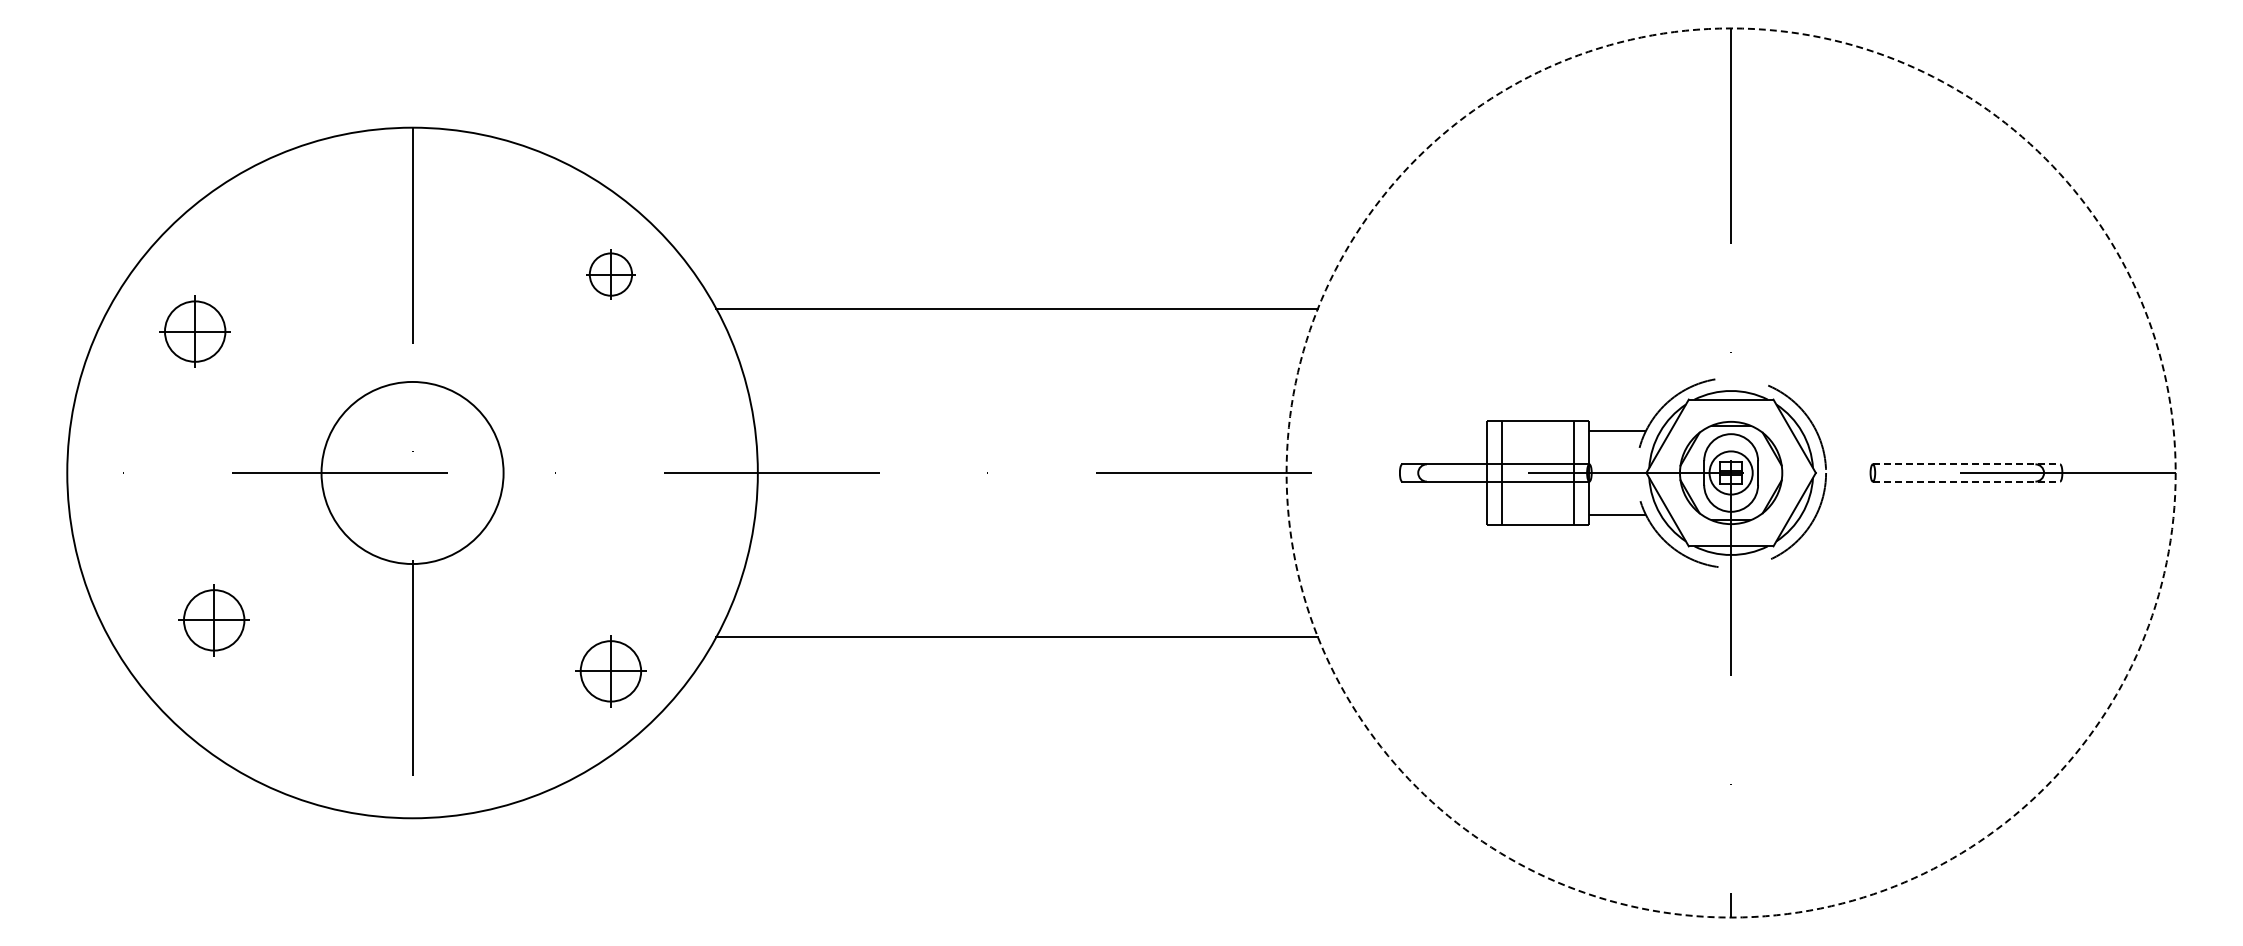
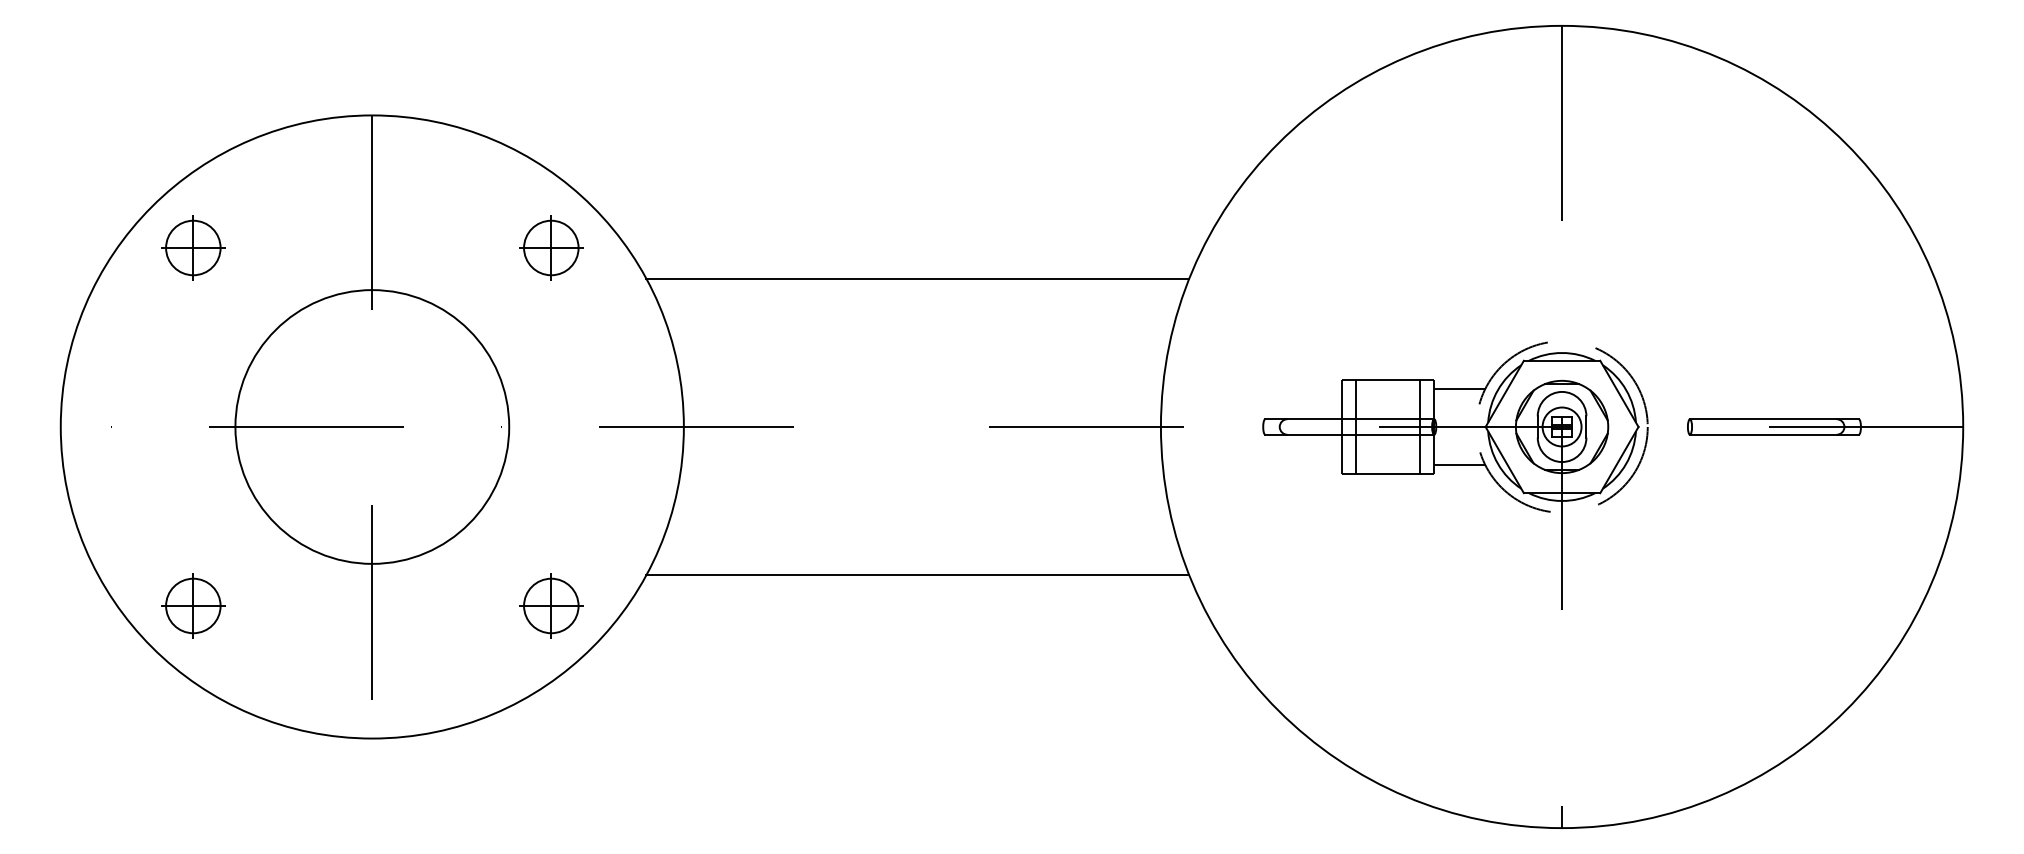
part: (610, 274) -> (550, 247), size x1.43
part: (194, 331) -> (192, 247), moved
line: (1966, 464) -> (1774, 419), dashed -> solid
circle: (412, 472) -> (372, 426), size x1.67
circle: (1730, 472) -> (1561, 426), dashed -> solid
line: (1966, 481) -> (1774, 434), dashed -> solid
part: (213, 620) -> (192, 606), moved

